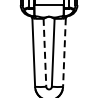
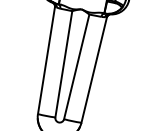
line: (44, 52) -> (63, 63), dashed -> solid
line: (64, 53) -> (94, 71), dashed -> solid

